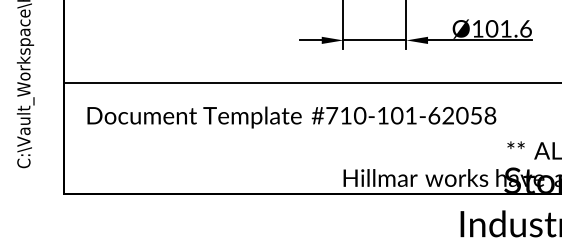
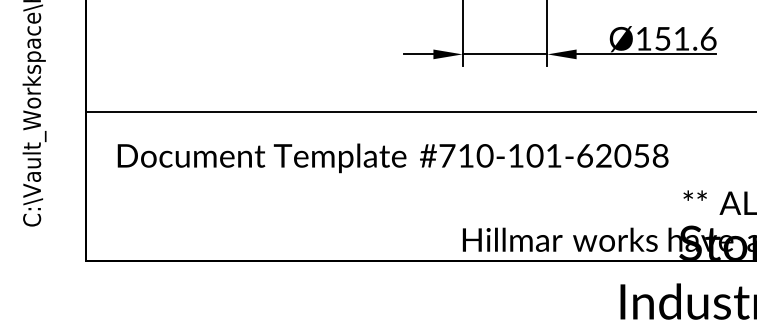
text: (491, 28) -> (662, 38), Ø101.6 -> Ø151.6

